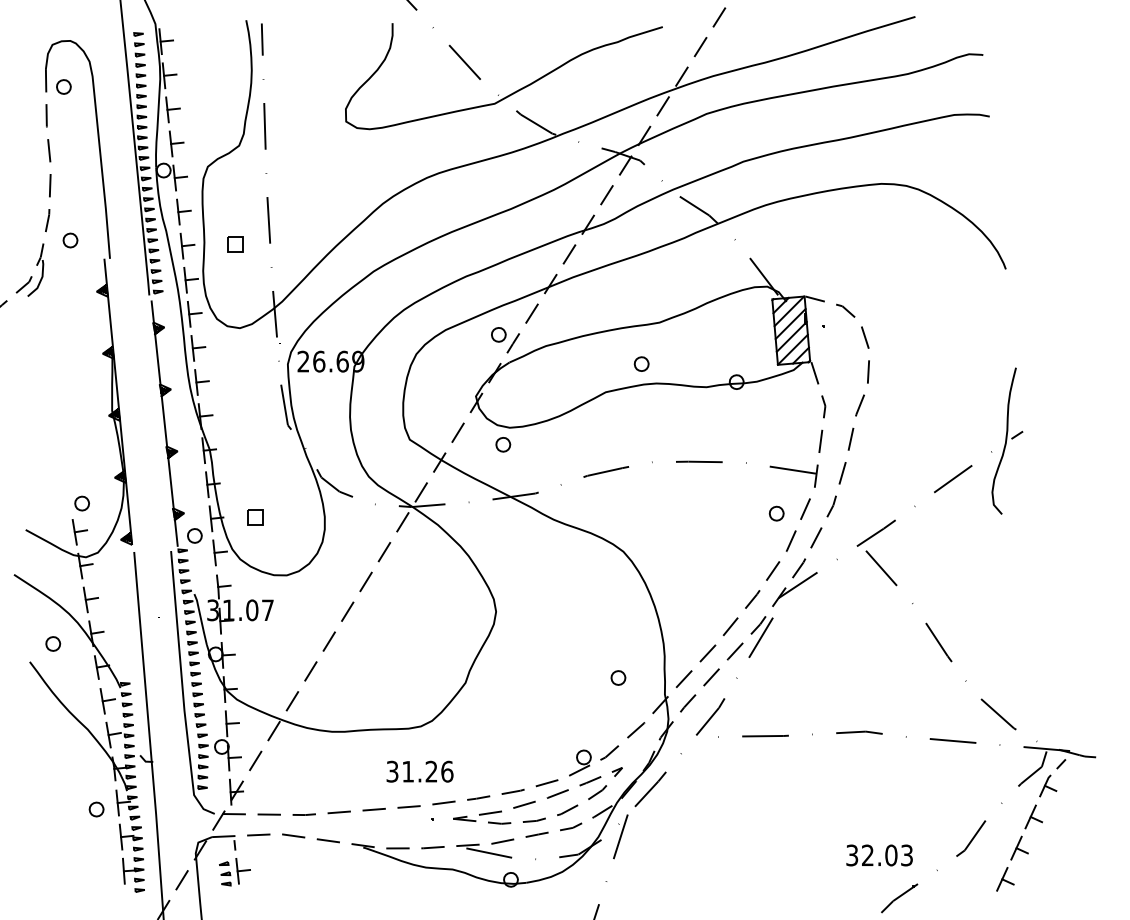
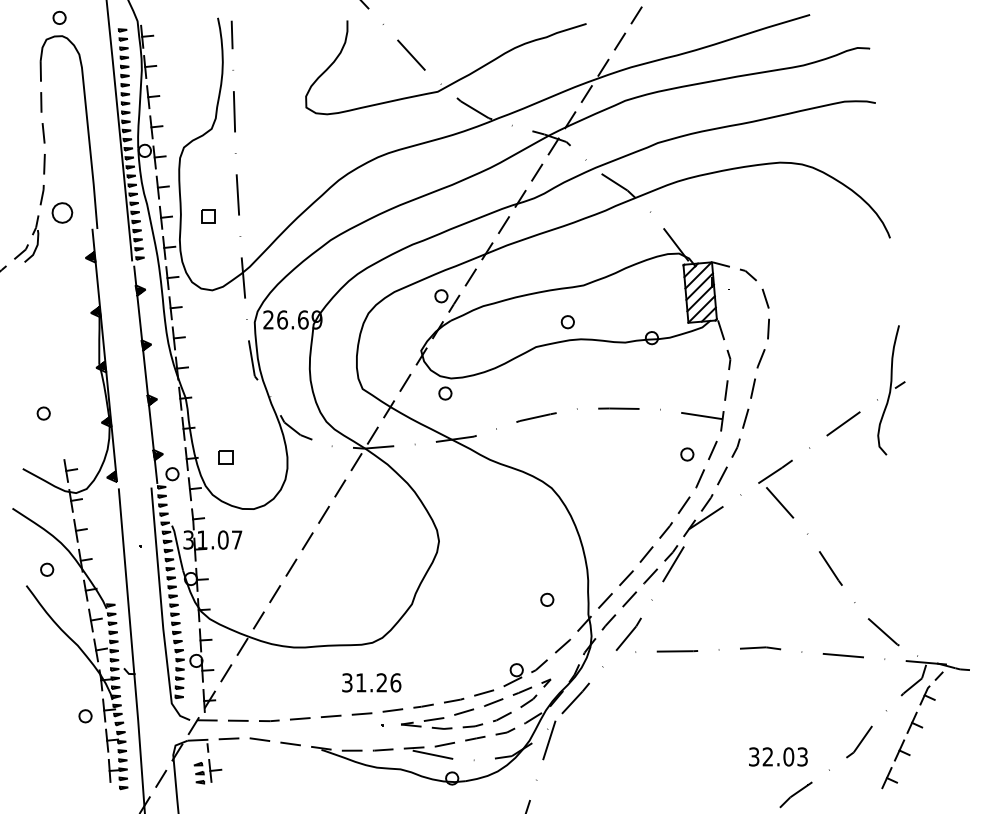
part: (63, 86) -> (59, 17), moved
part: (70, 240) -> (62, 212), size x1.6
part: (81, 503) -> (43, 413), moved

